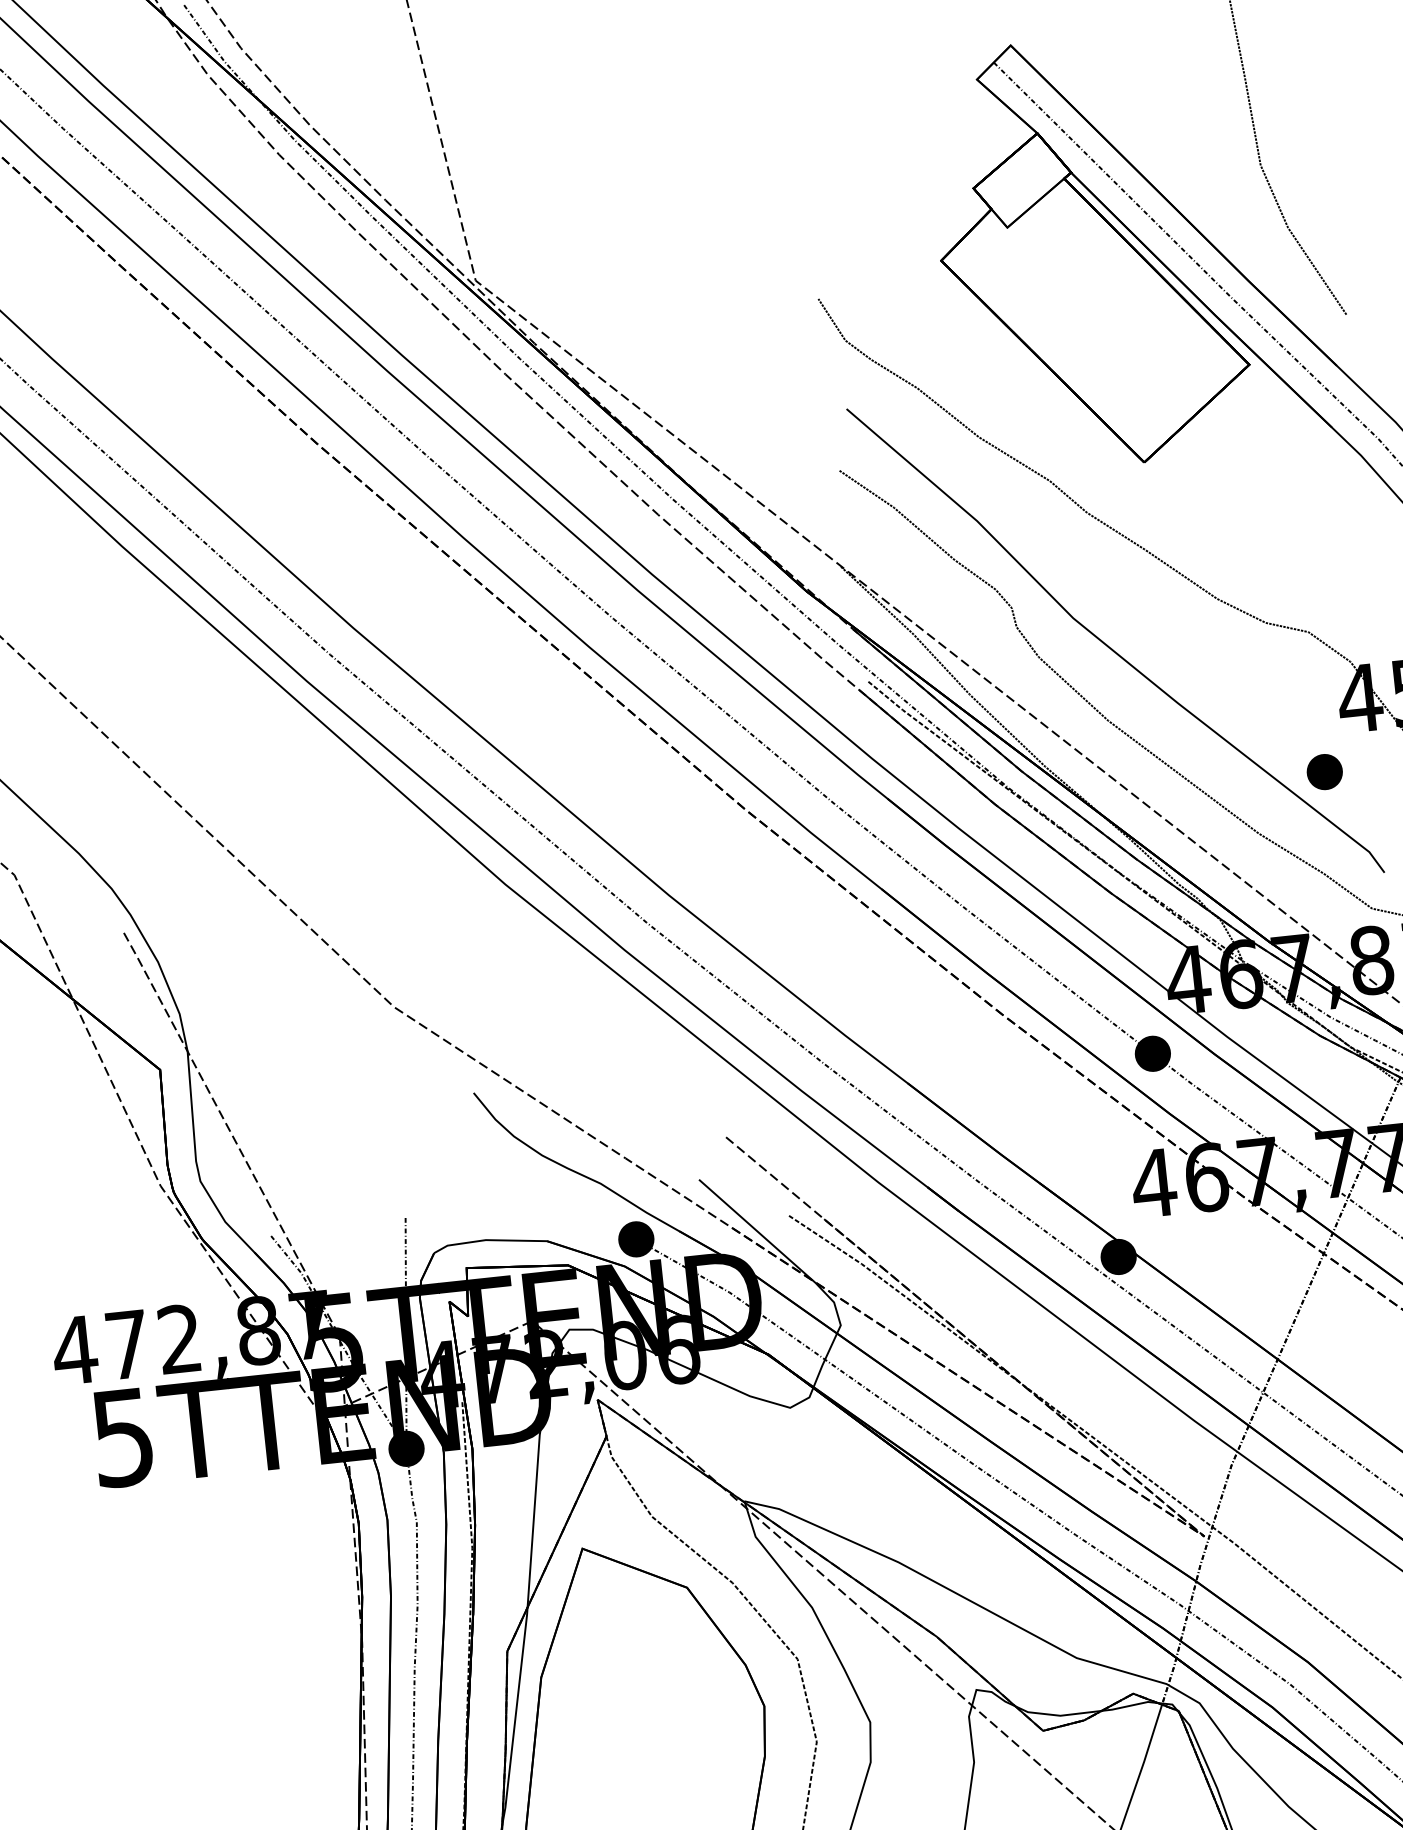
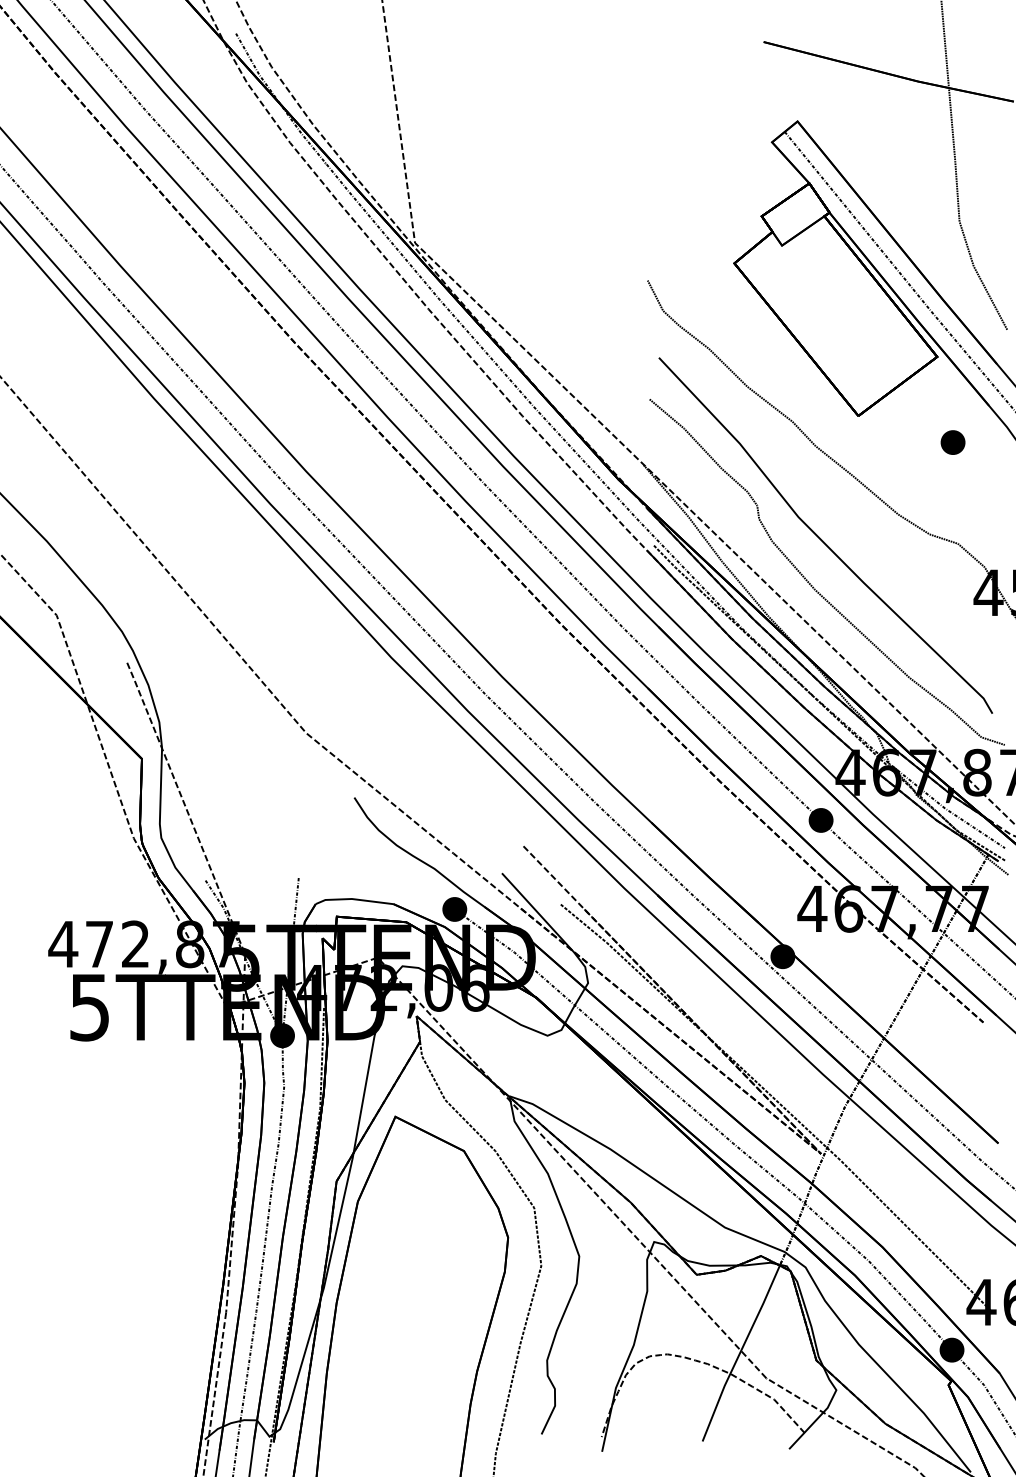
part: (1323, 772) -> (952, 442), moved

